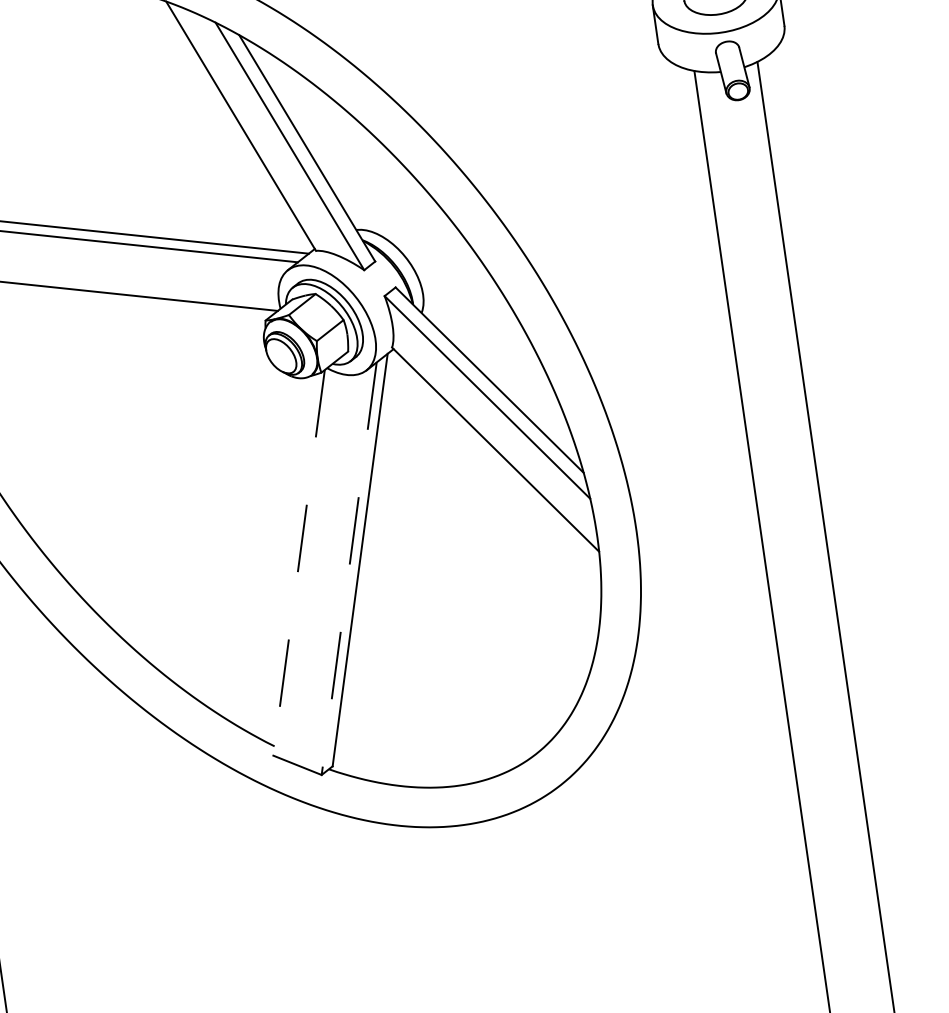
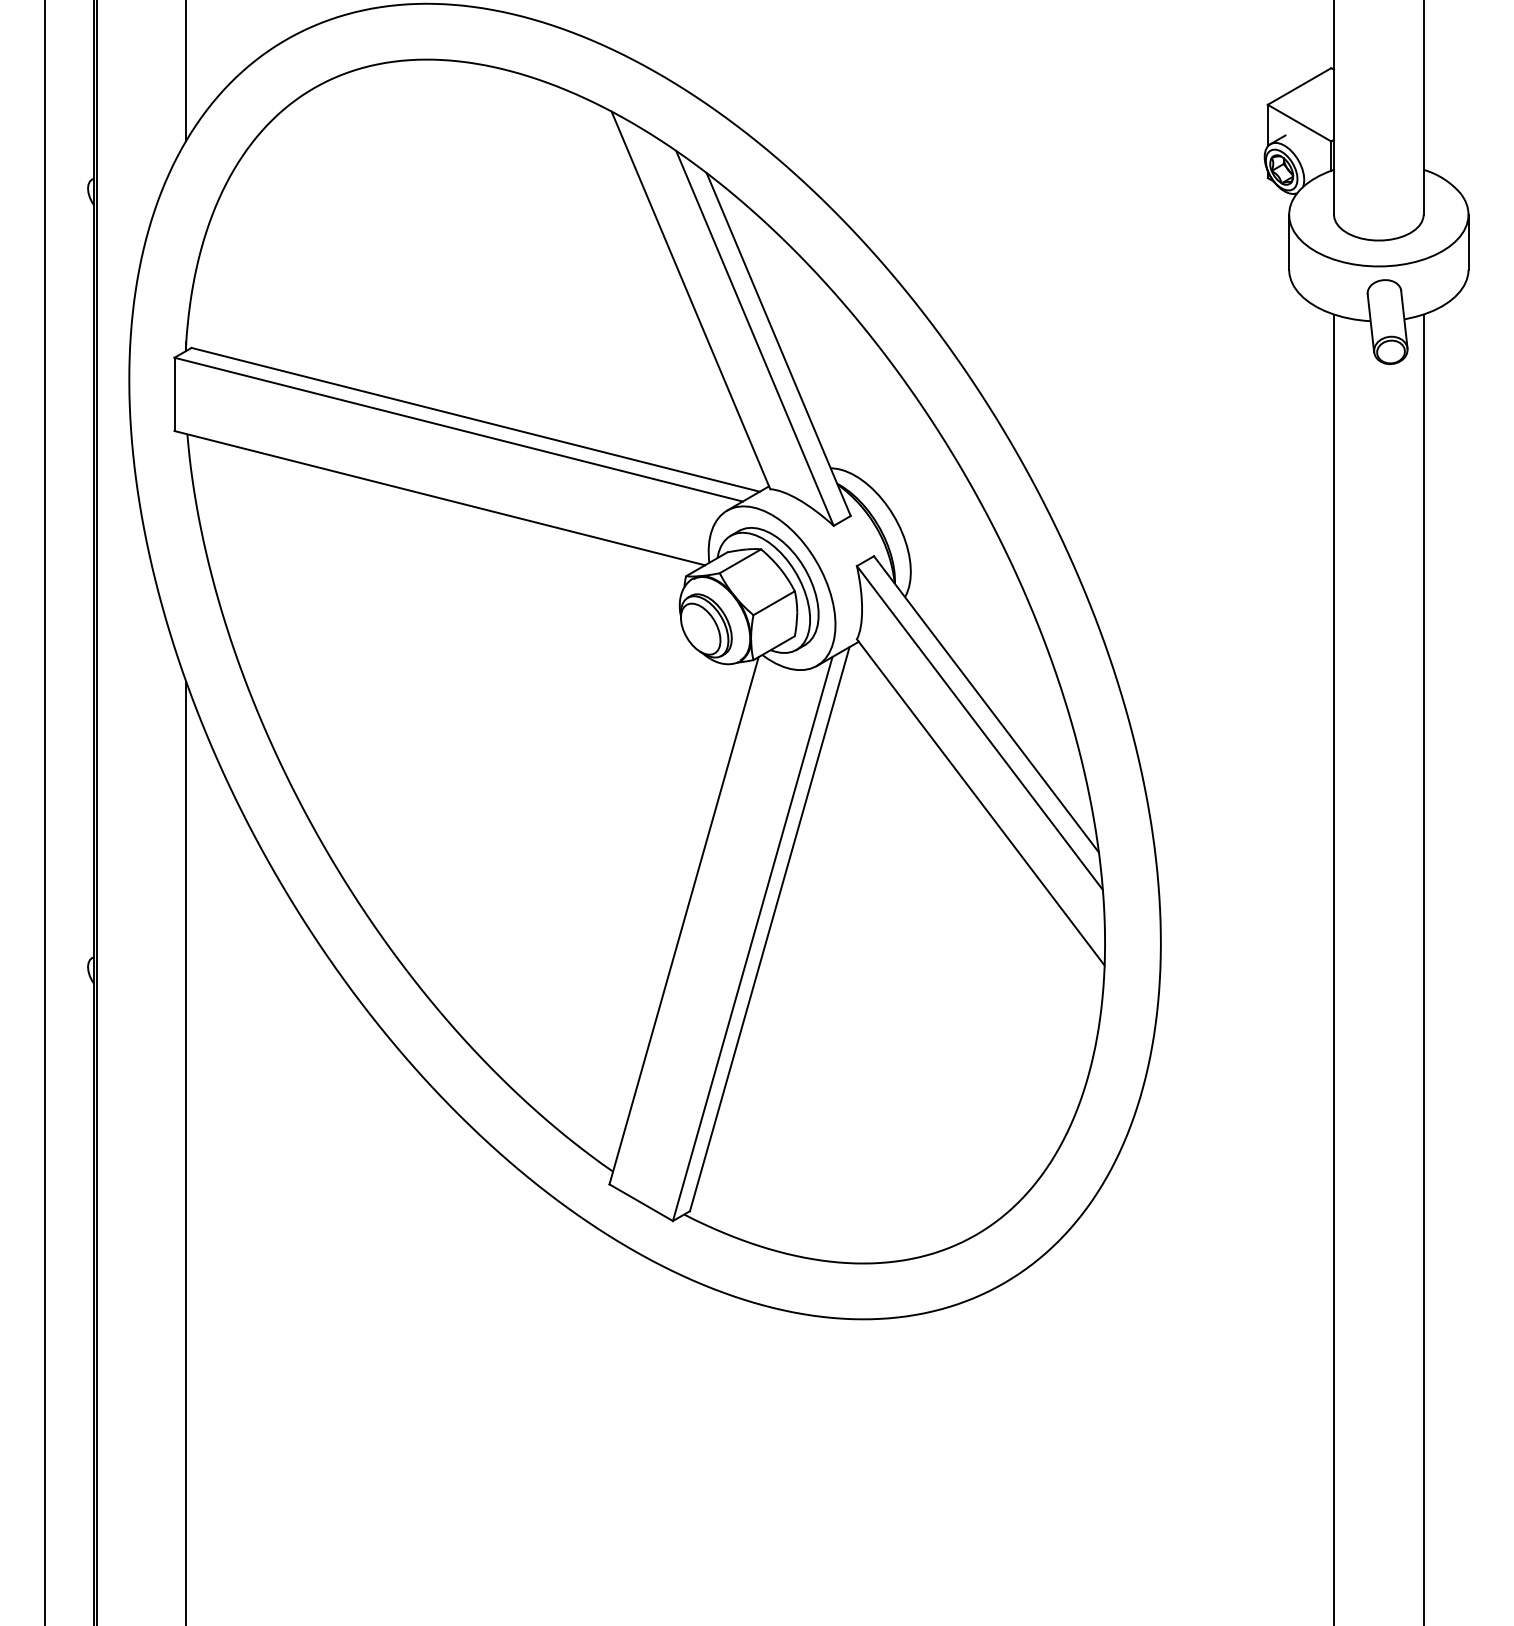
line: (299, 562) -> (684, 920), dashed -> solid
line: (349, 569) -> (752, 939), dashed -> solid

